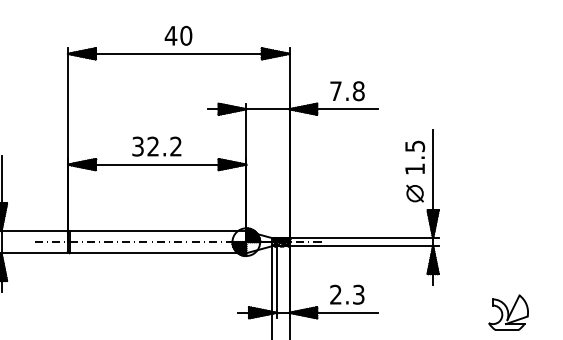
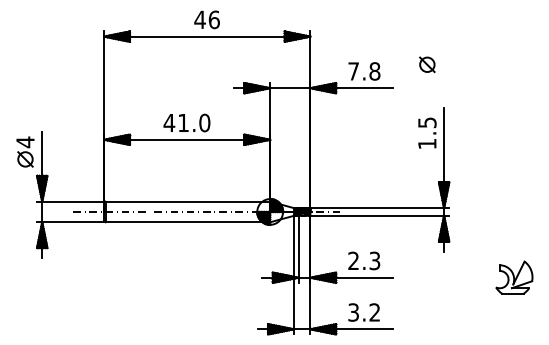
text: (185, 35) -> (213, 19), 40 -> 46
text: (156, 146) -> (186, 122), 32.2 -> 41.0
part: (415, 193) -> (427, 64), moved

